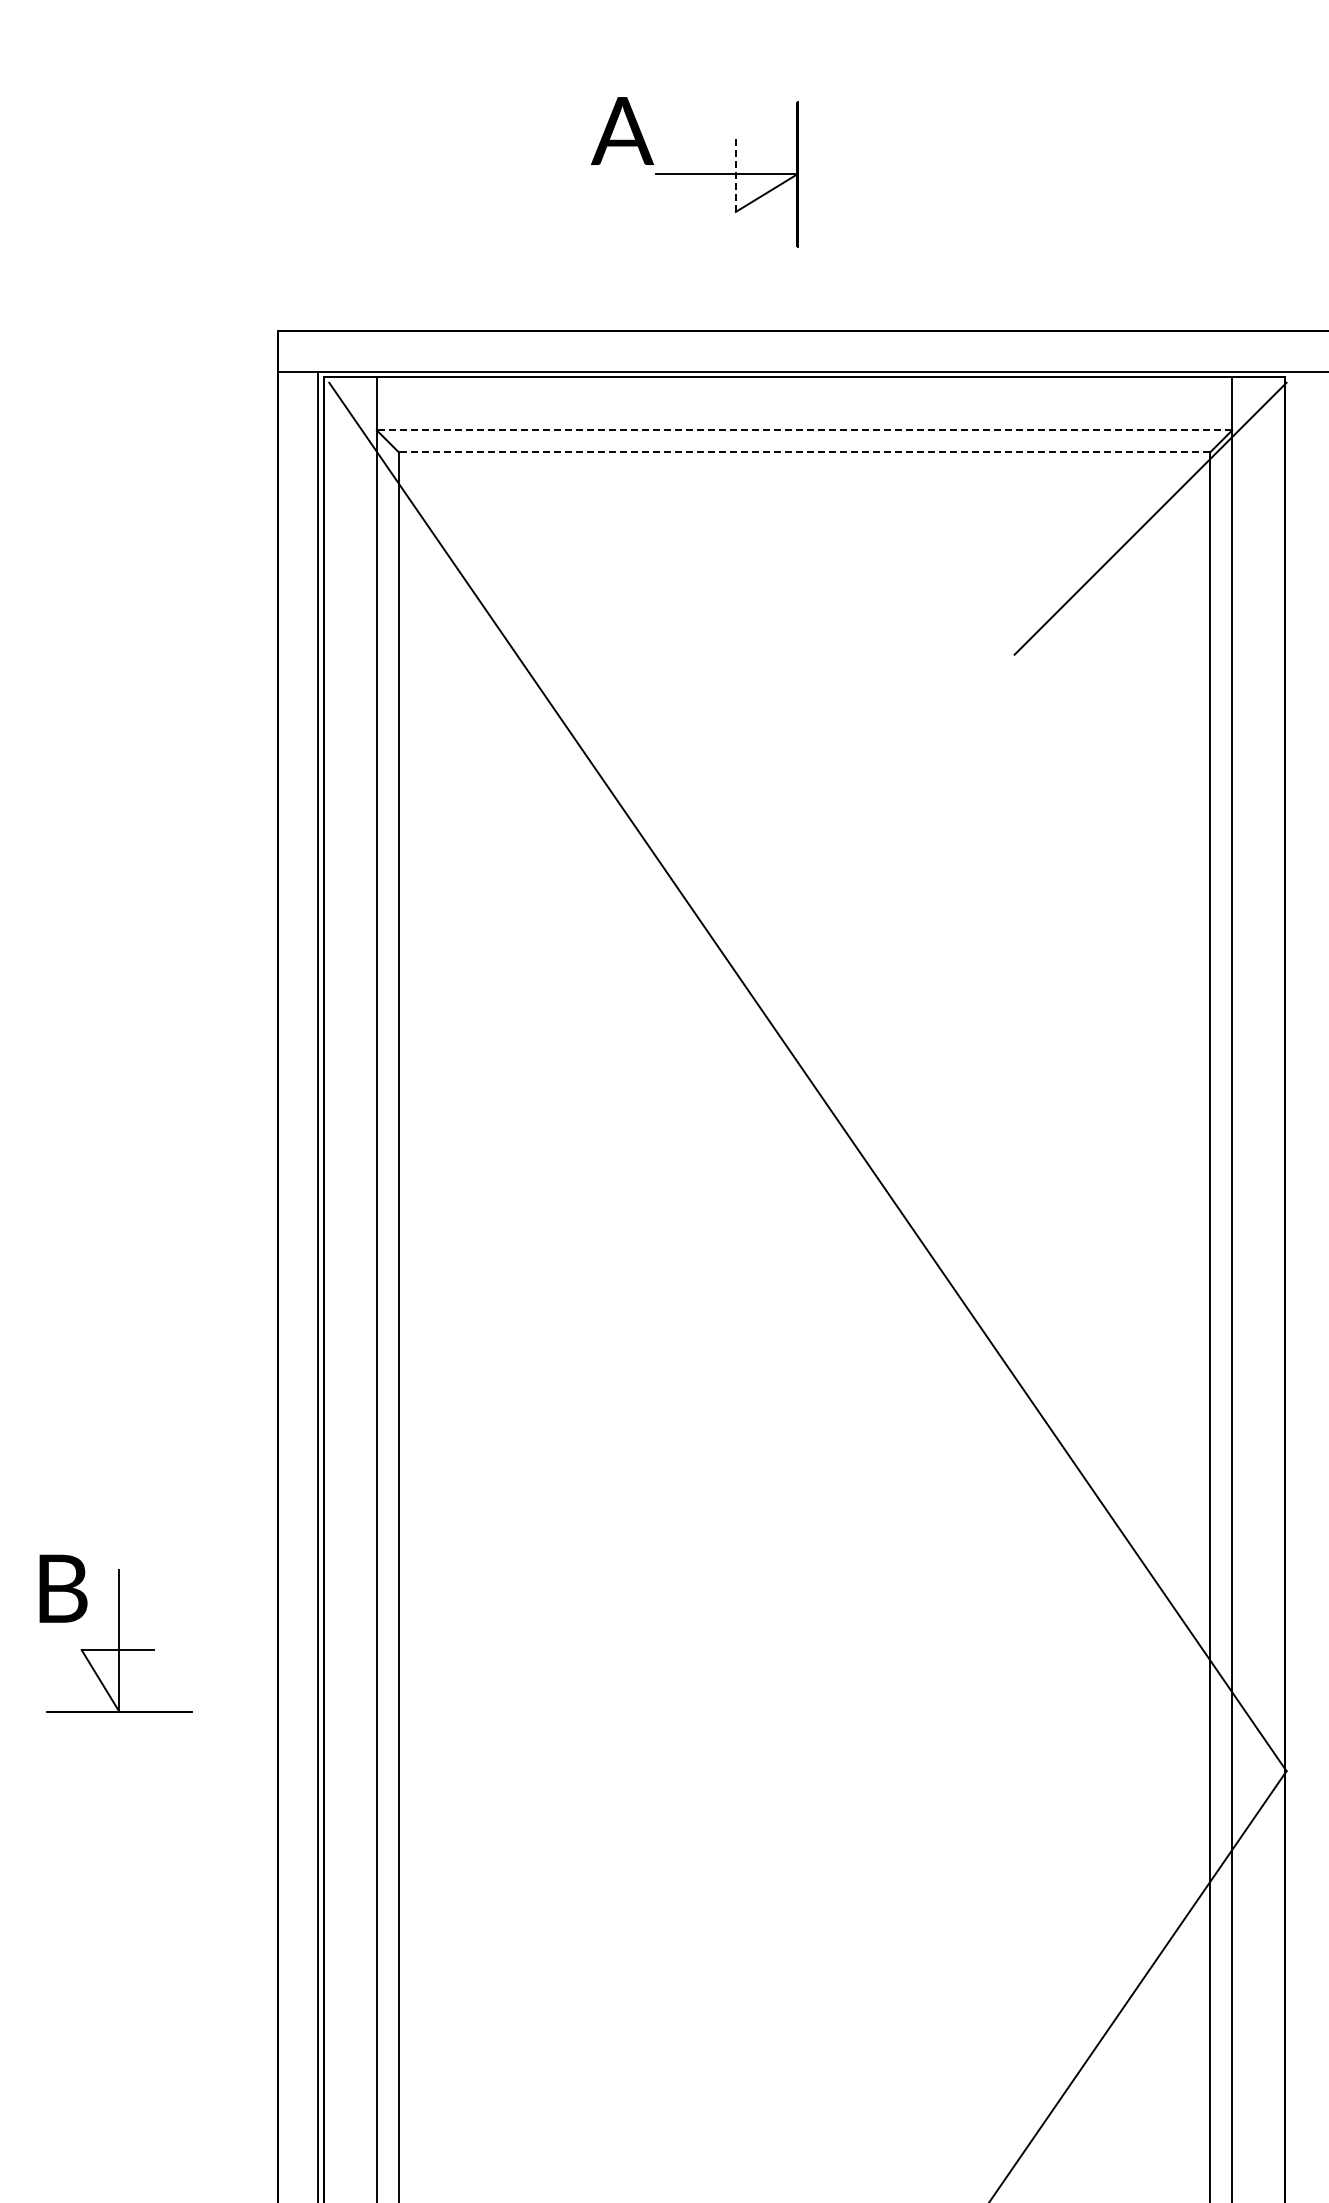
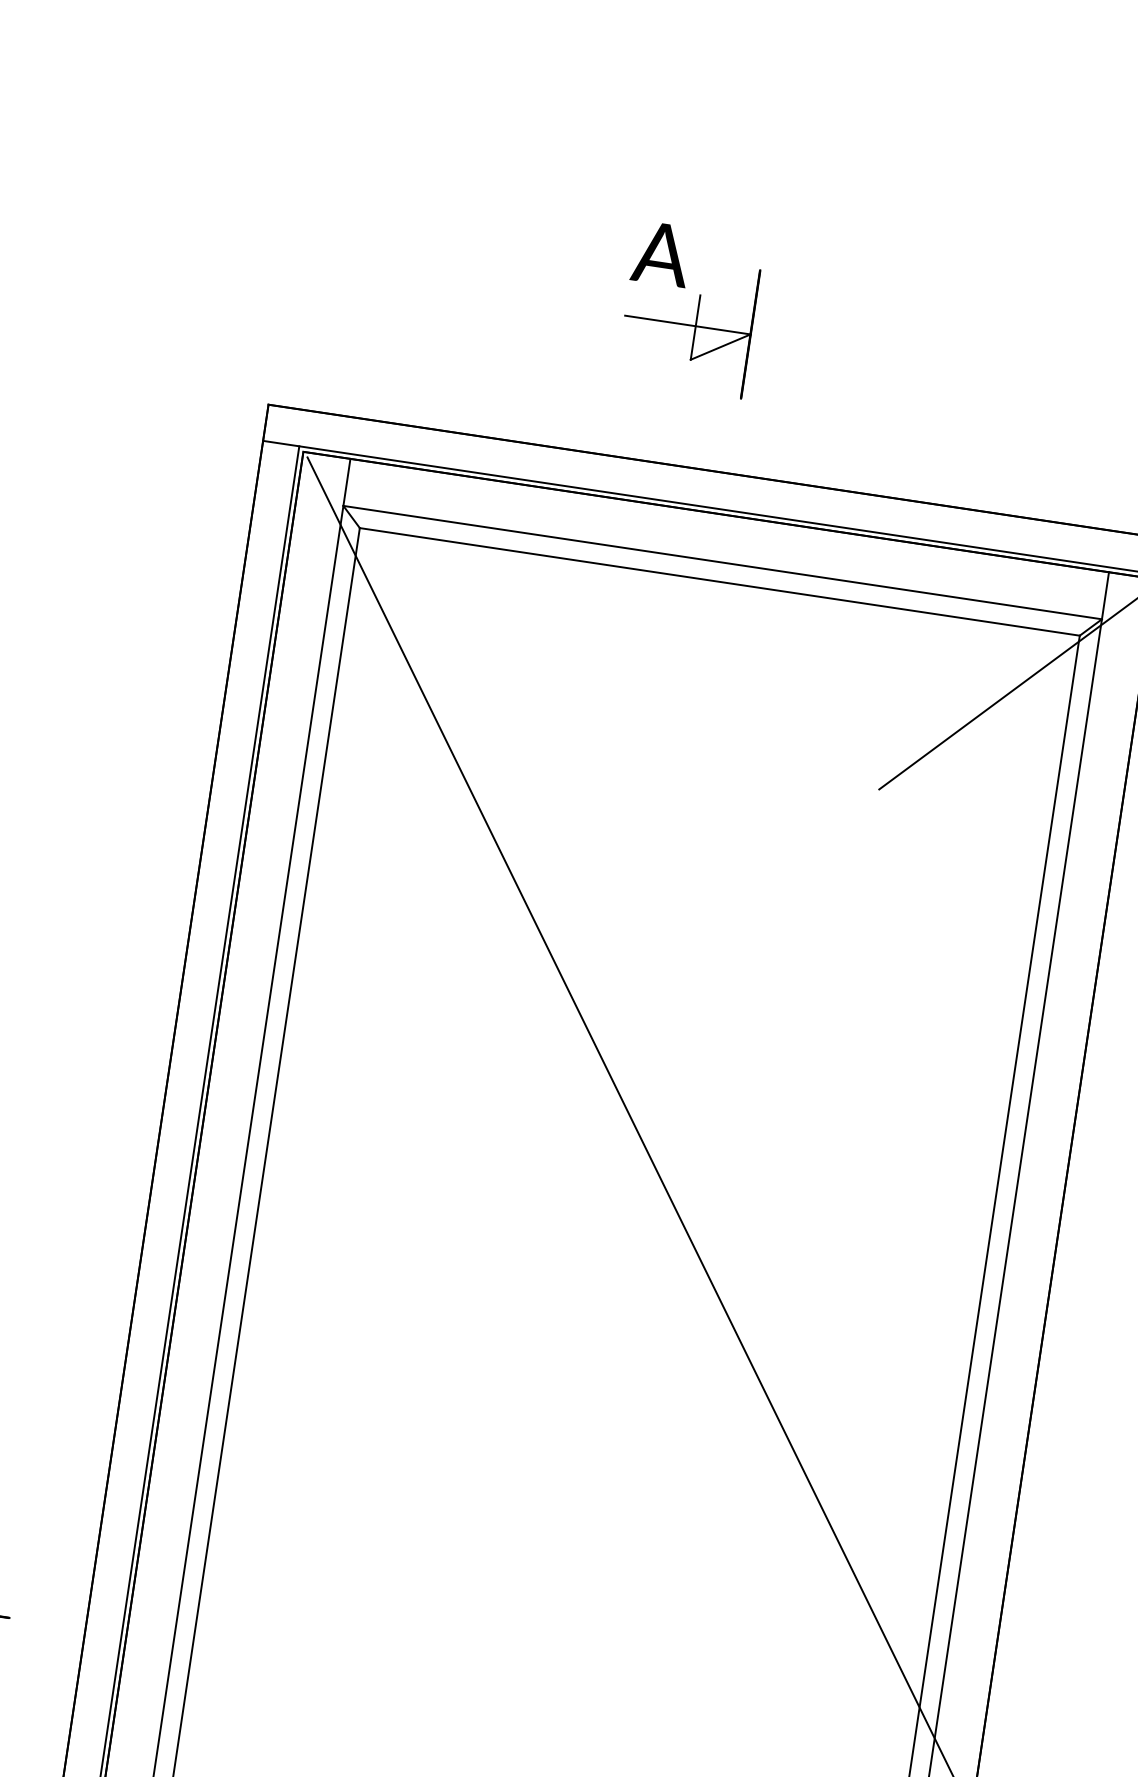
text: (622, 130) -> (661, 253), moved
line: (735, 175) -> (695, 327), dashed -> solid
line: (804, 430) -> (722, 562), dashed -> solid
line: (804, 452) -> (719, 582), dashed -> solid

